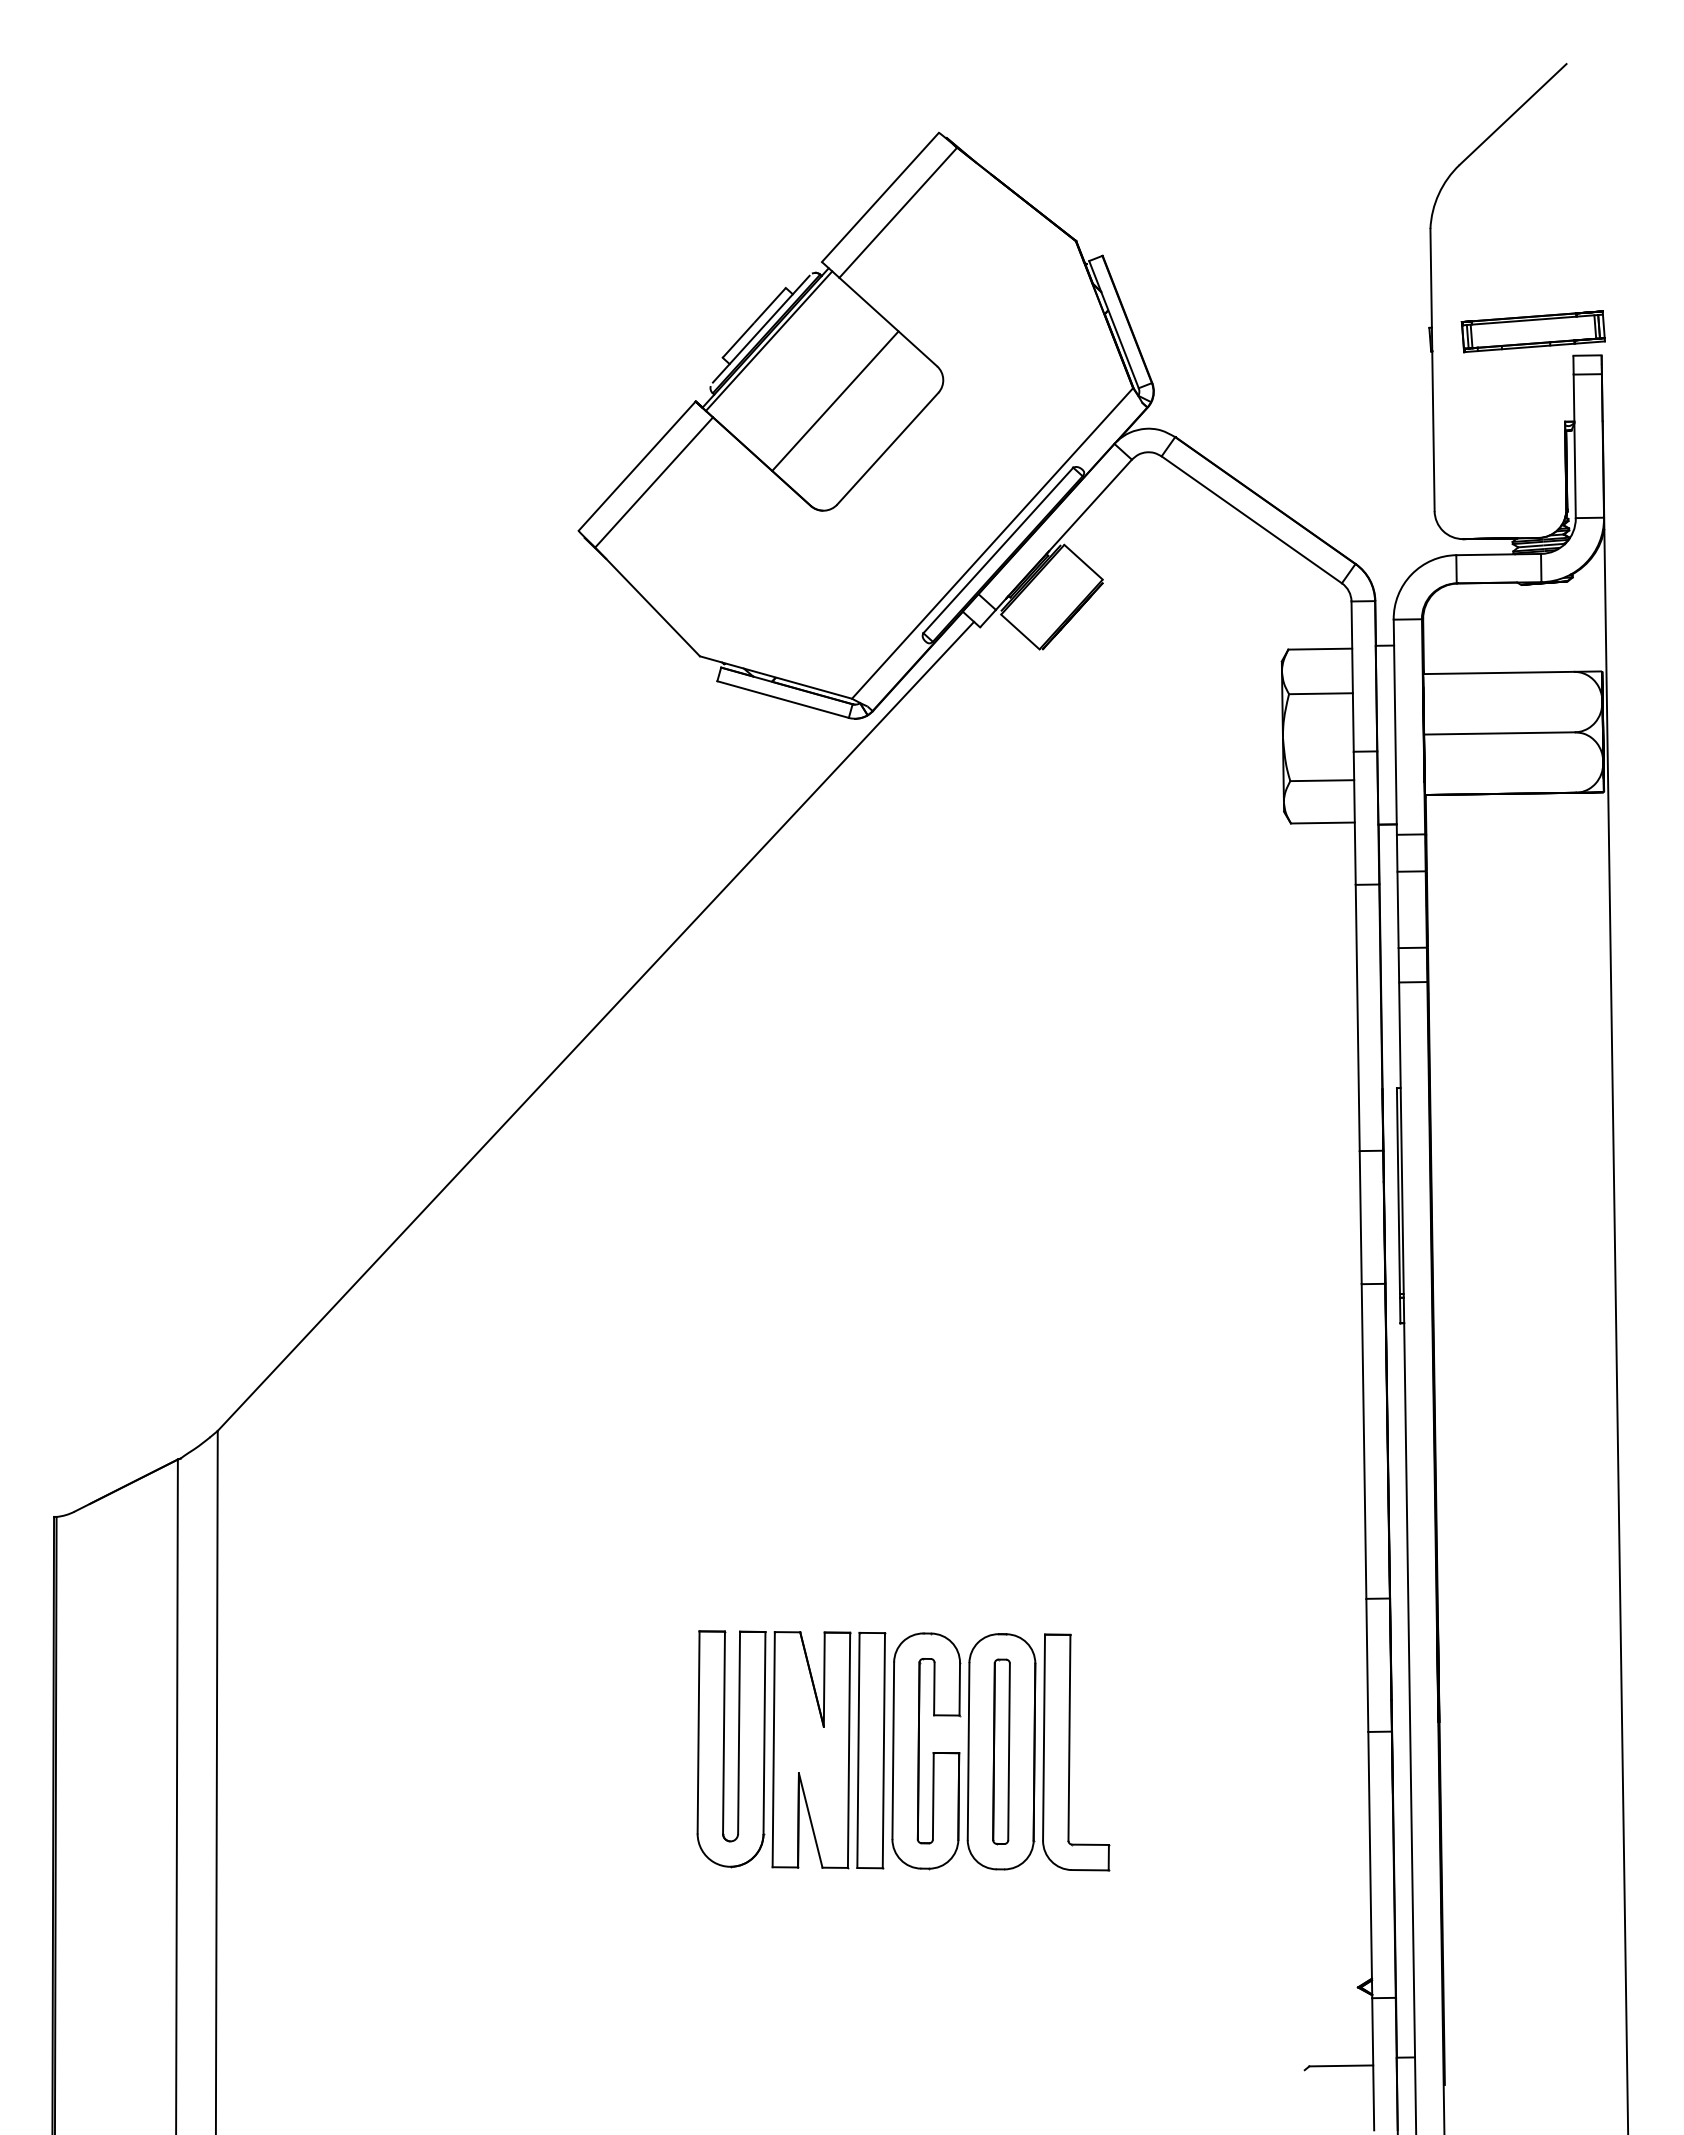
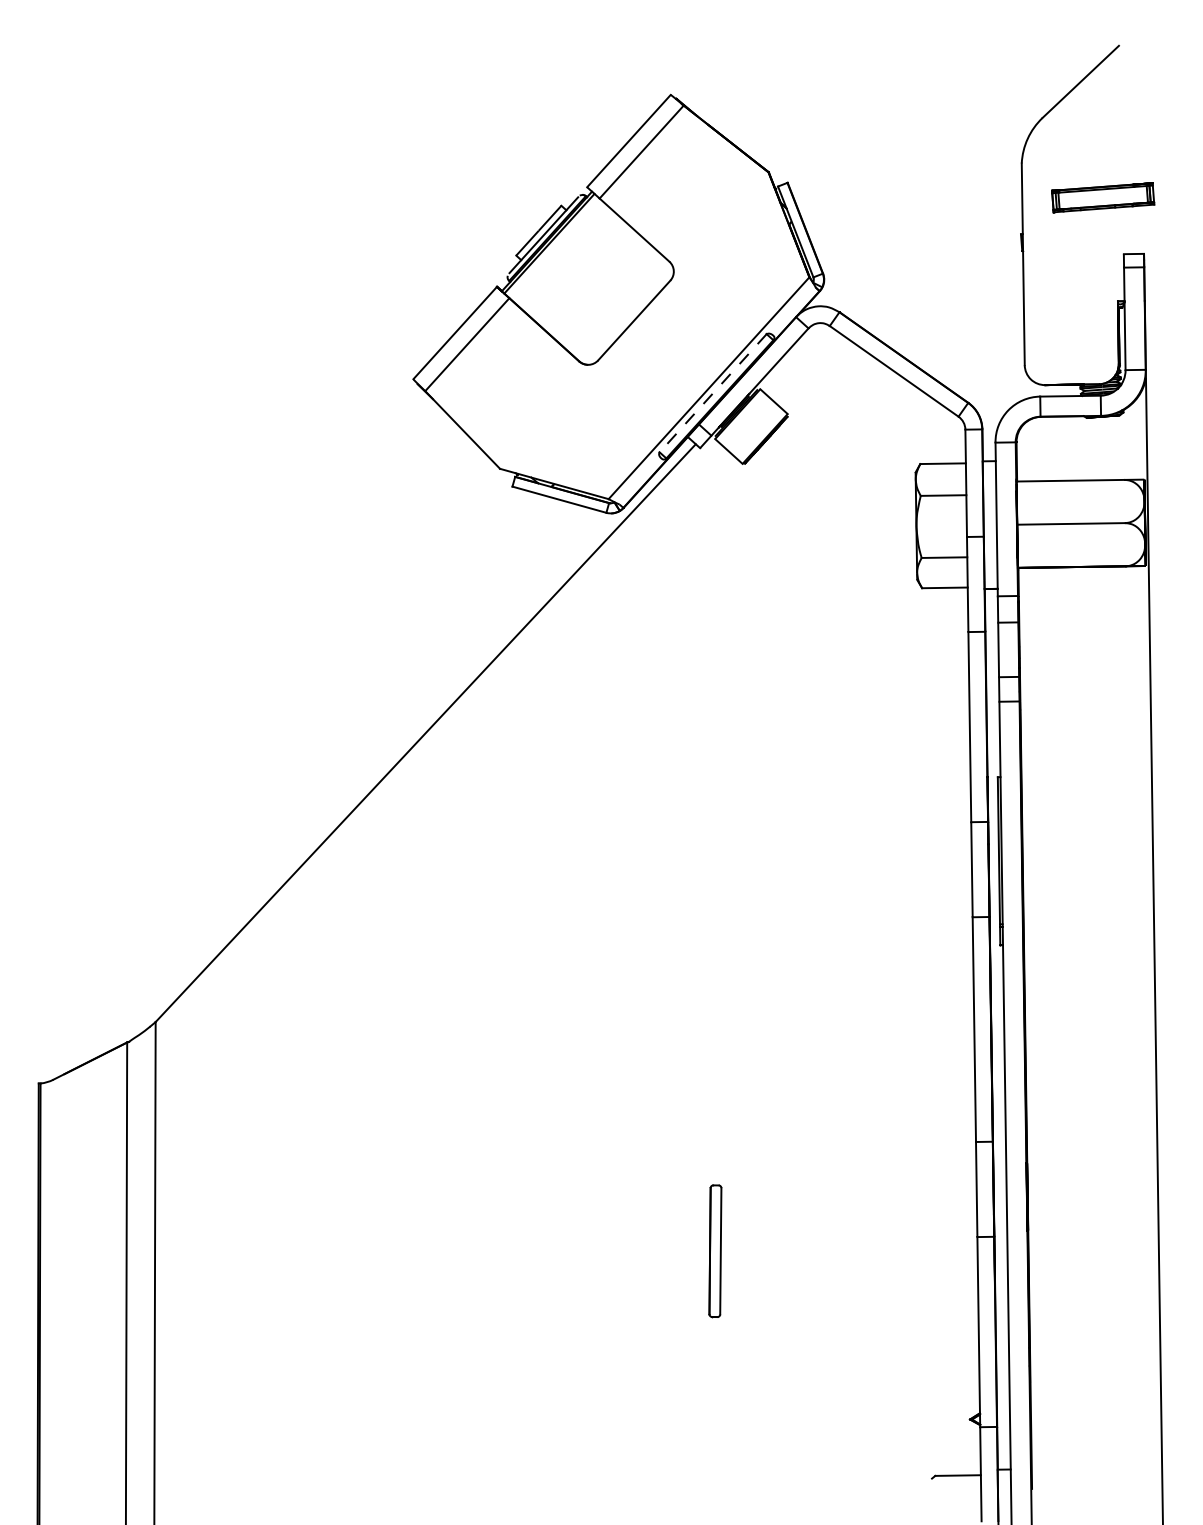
part: (1532, 331) -> (1102, 197), moved
line: (835, 400) -> (596, 286), removed
line: (998, 550) -> (713, 393), solid -> dashed
part: (903, 1750) -> (645, 1250), removed

